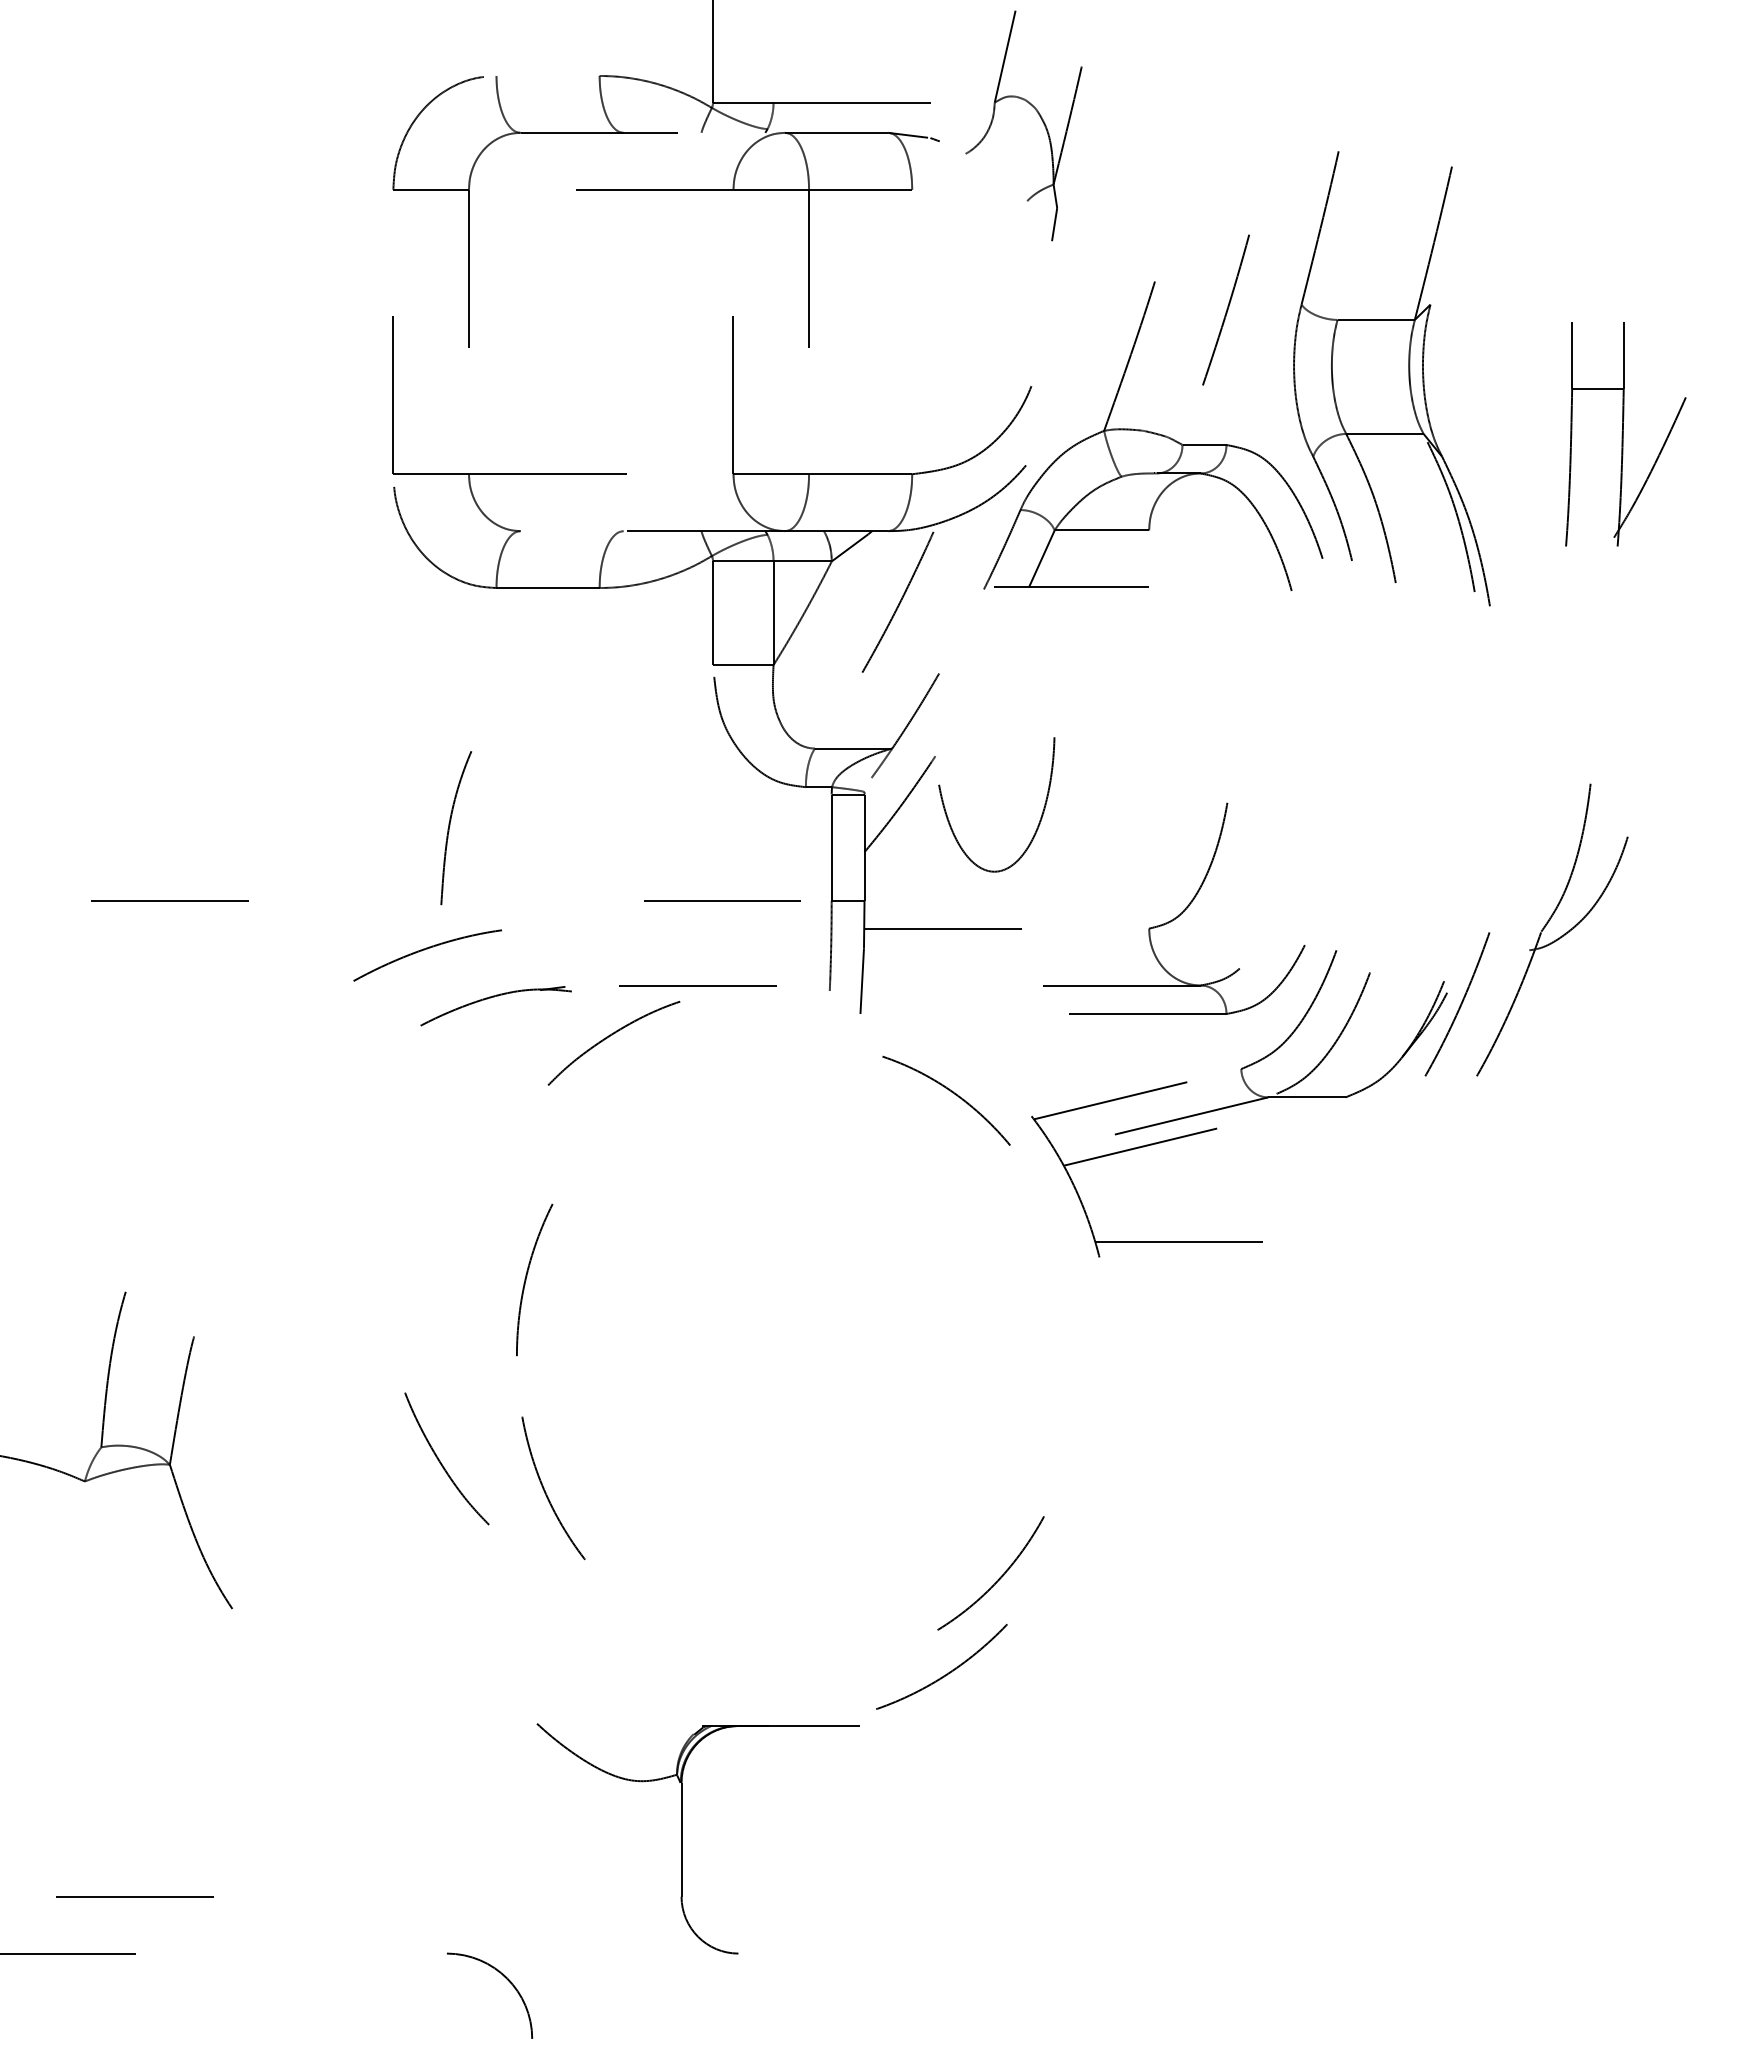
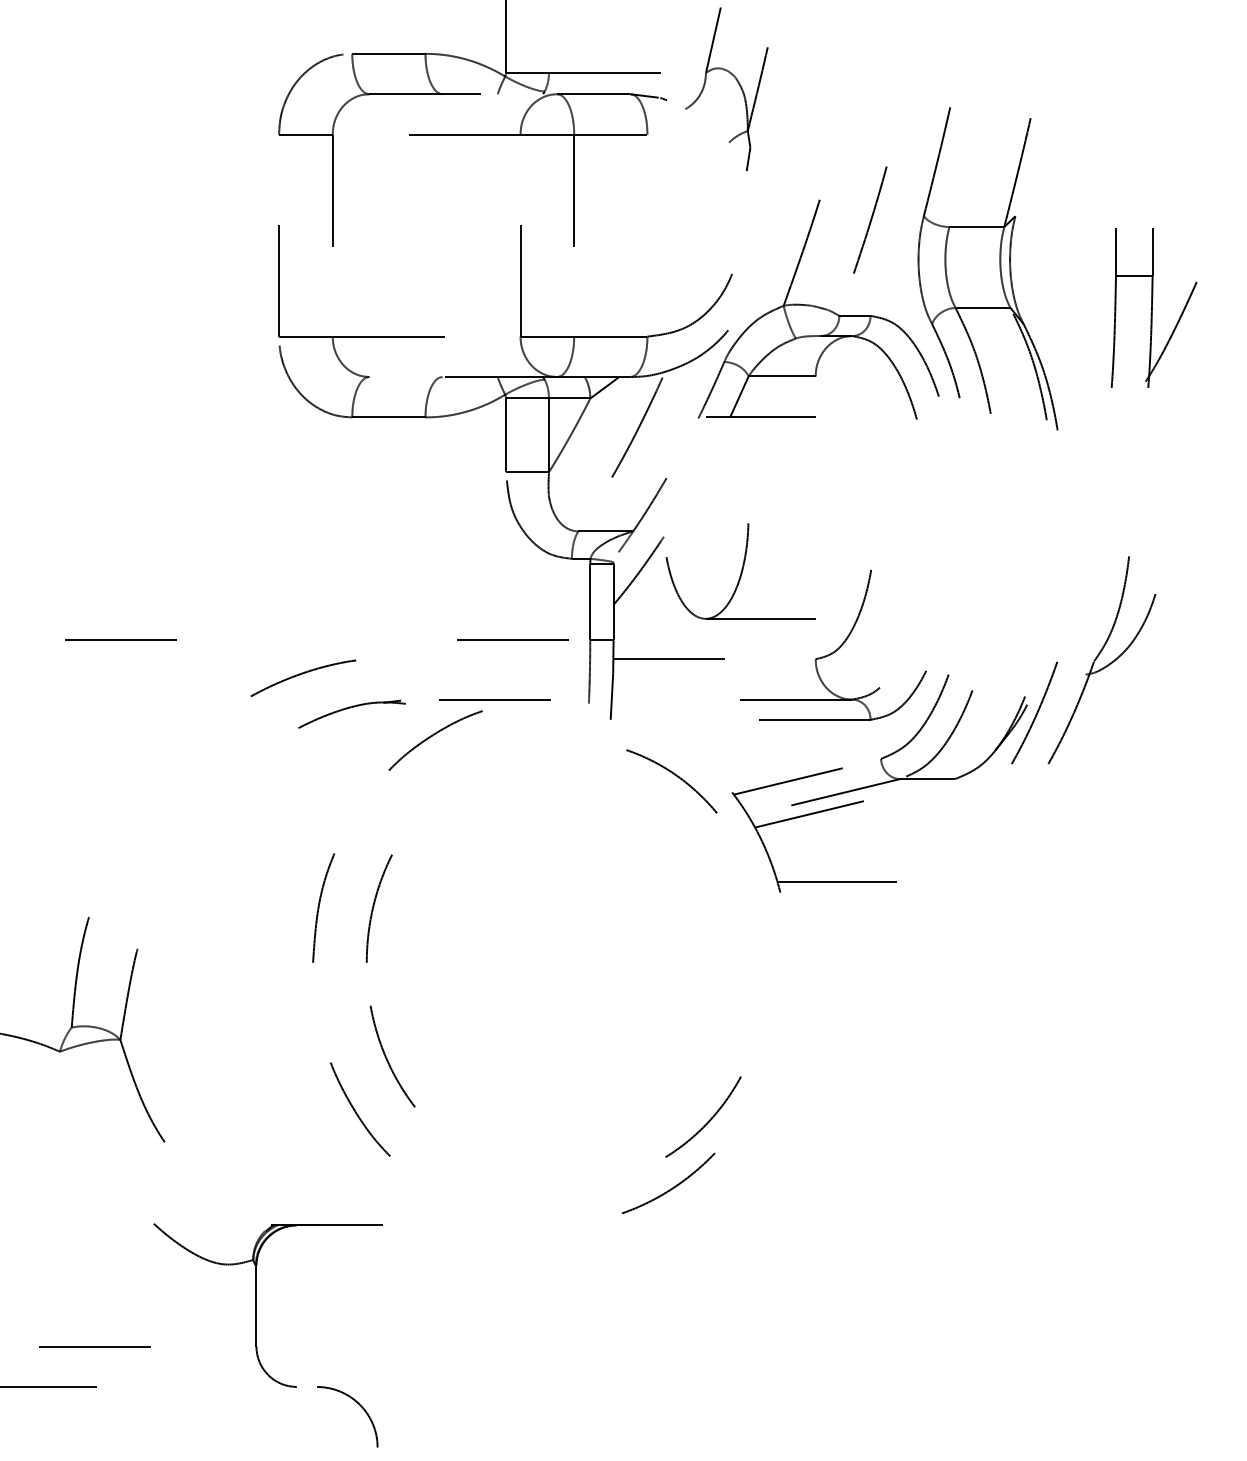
line: (547, 75) -> (388, 53), added
curve: (450, 826) -> (319, 906), moved
line: (1071, 871) -> (760, 618), added
curve: (440, 1460) -> (355, 1110), moved
part: (682, 1838) -> (257, 1305), moved

